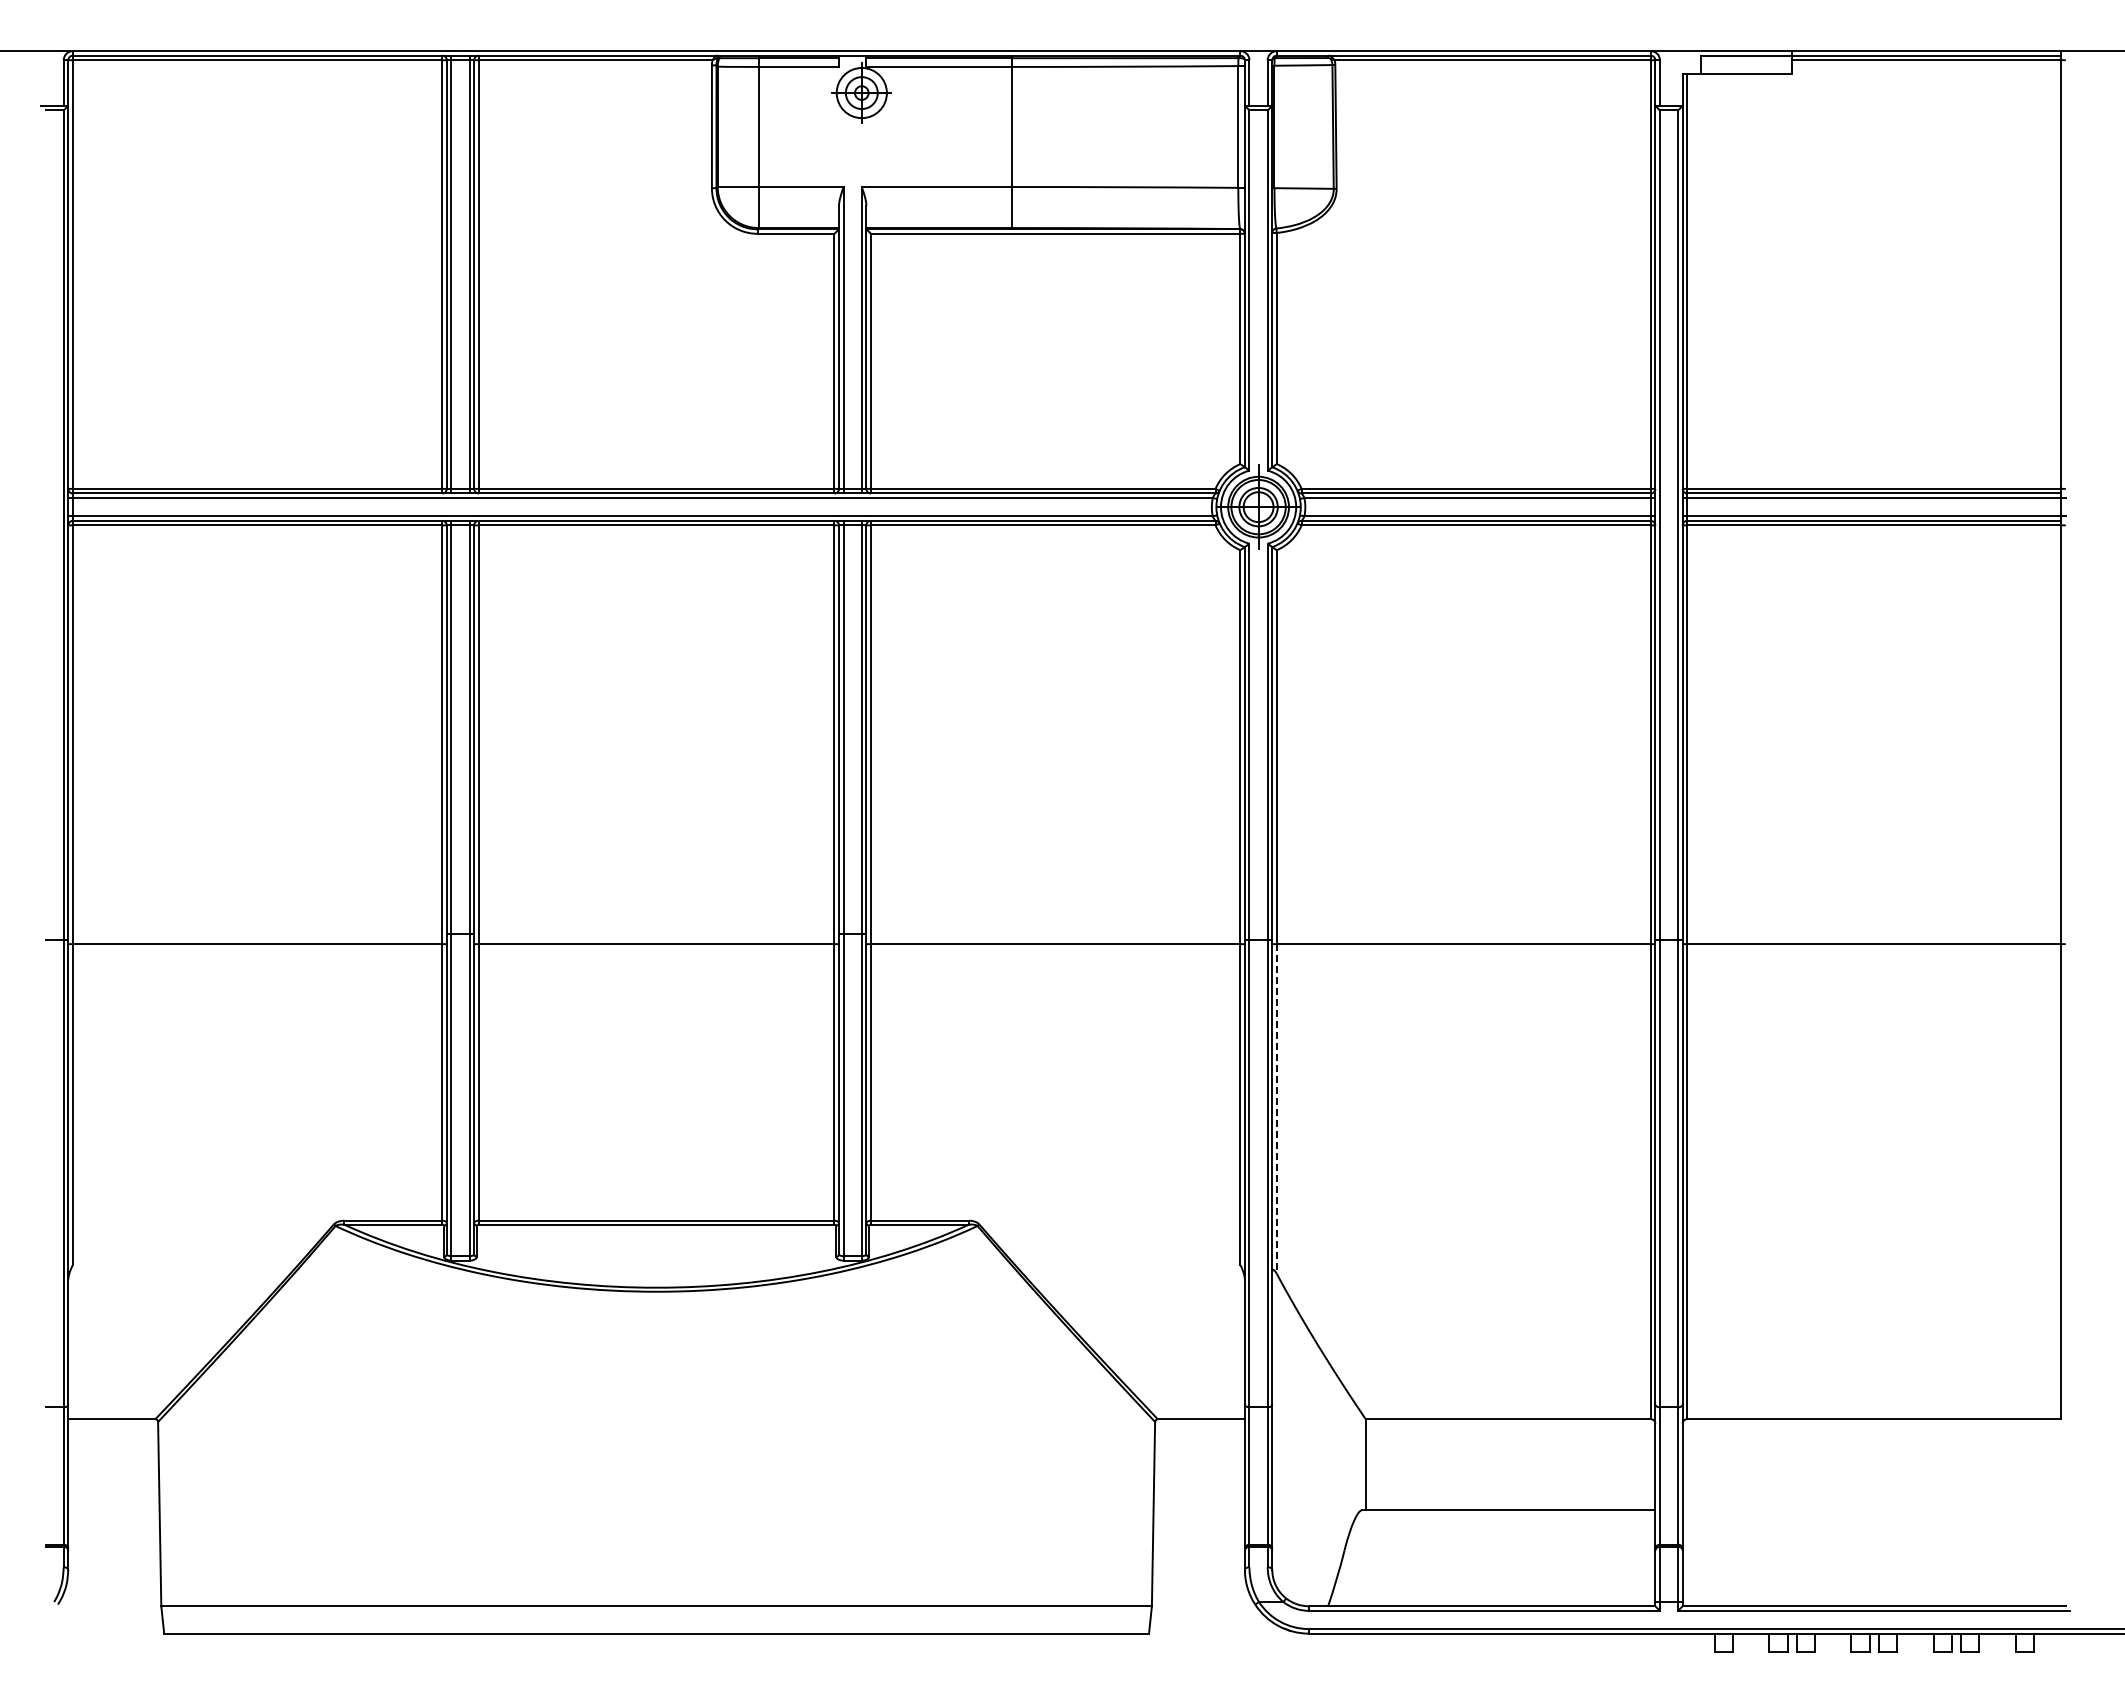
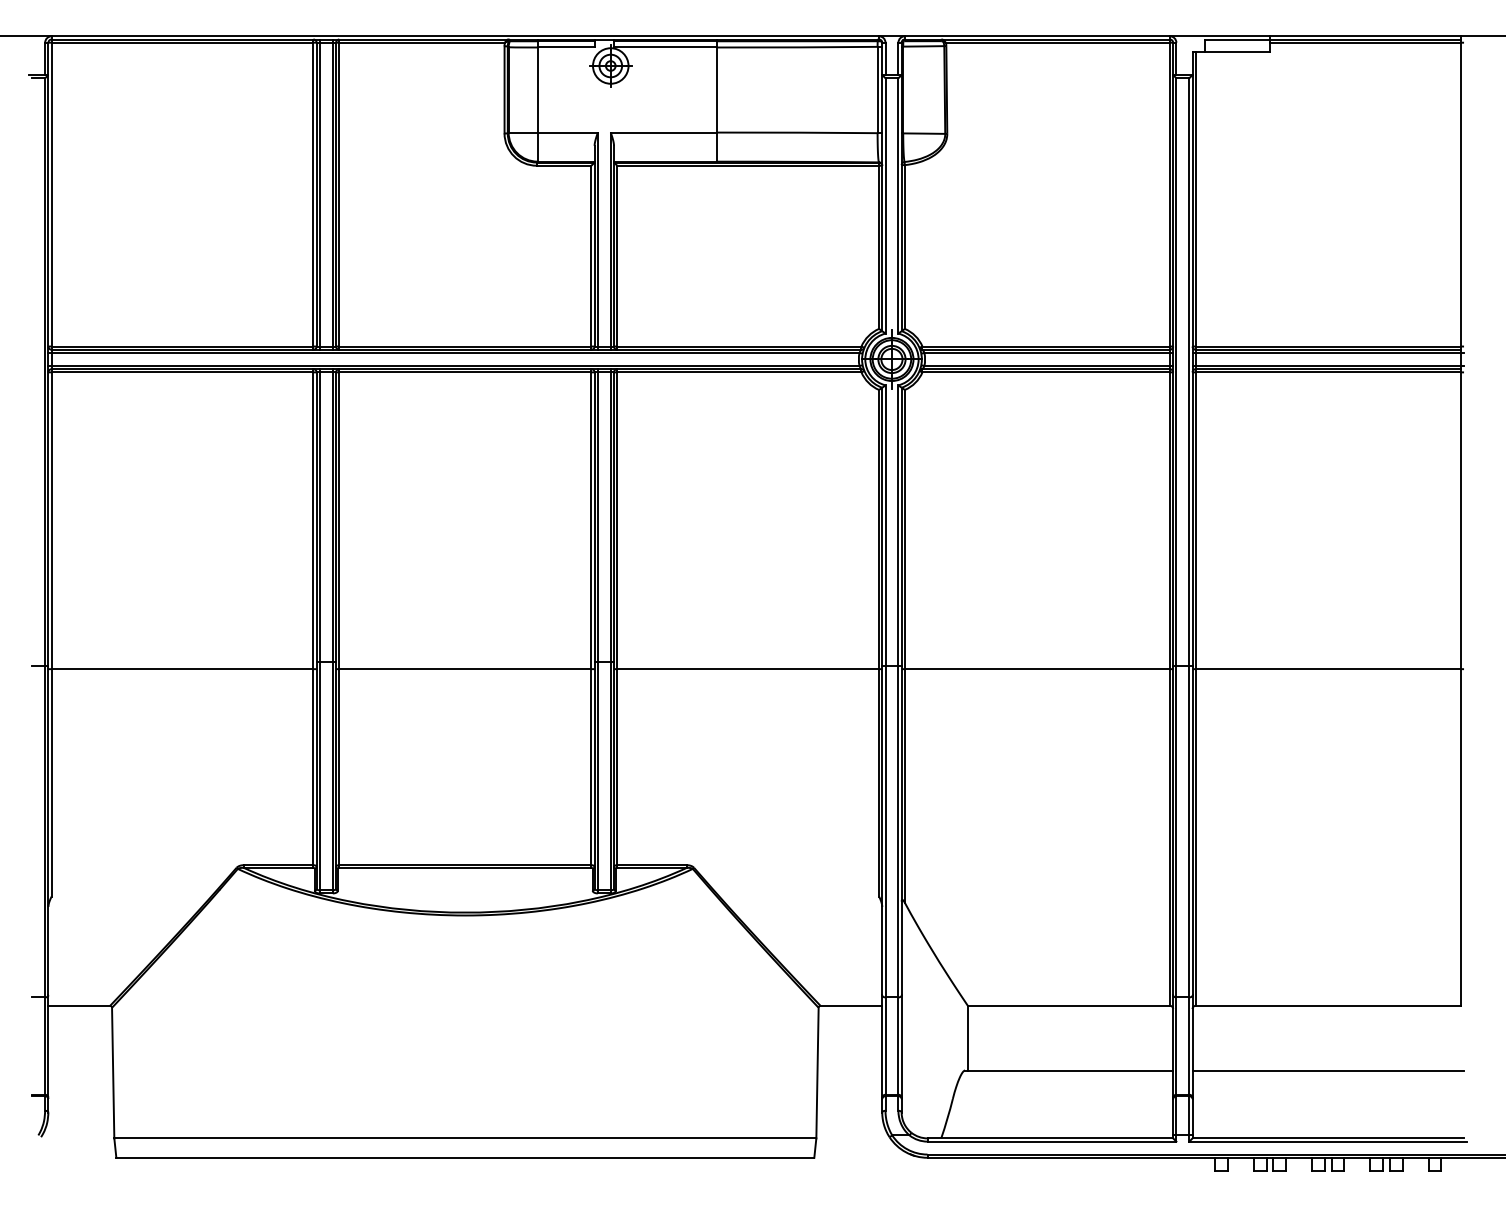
line: (1276, 1109) -> (904, 786), dashed -> solid
line: (1873, 1510) -> (1327, 1070), added

